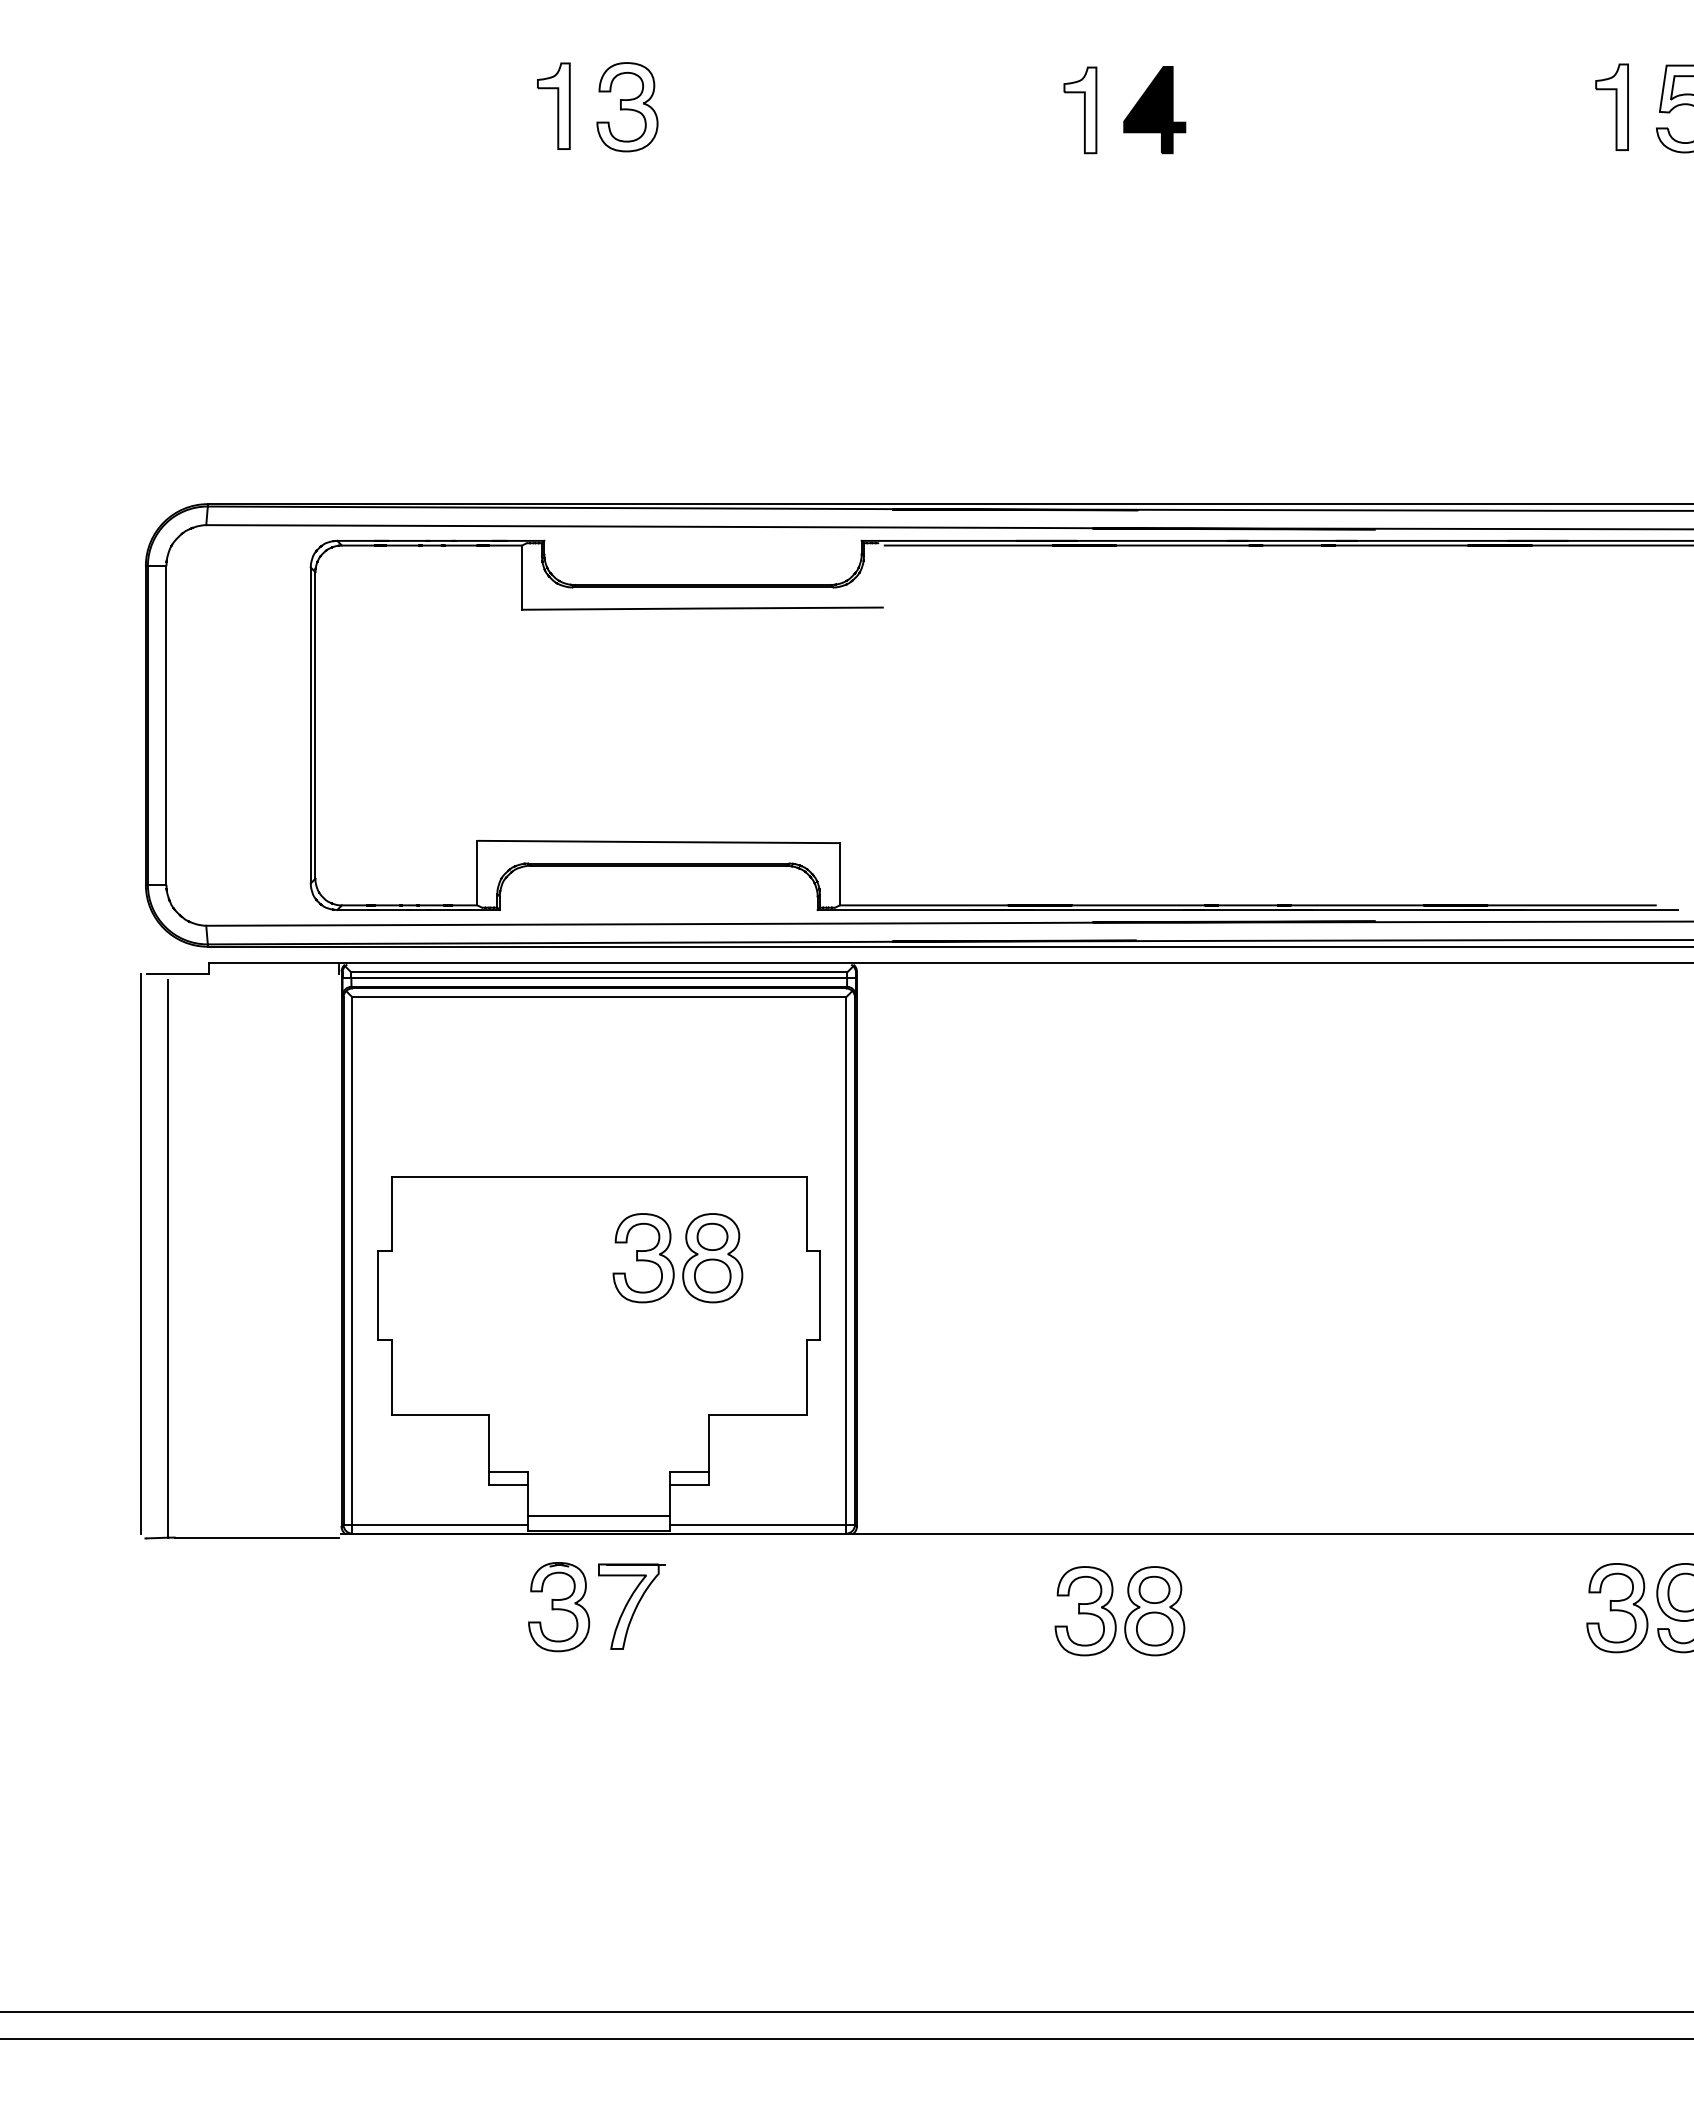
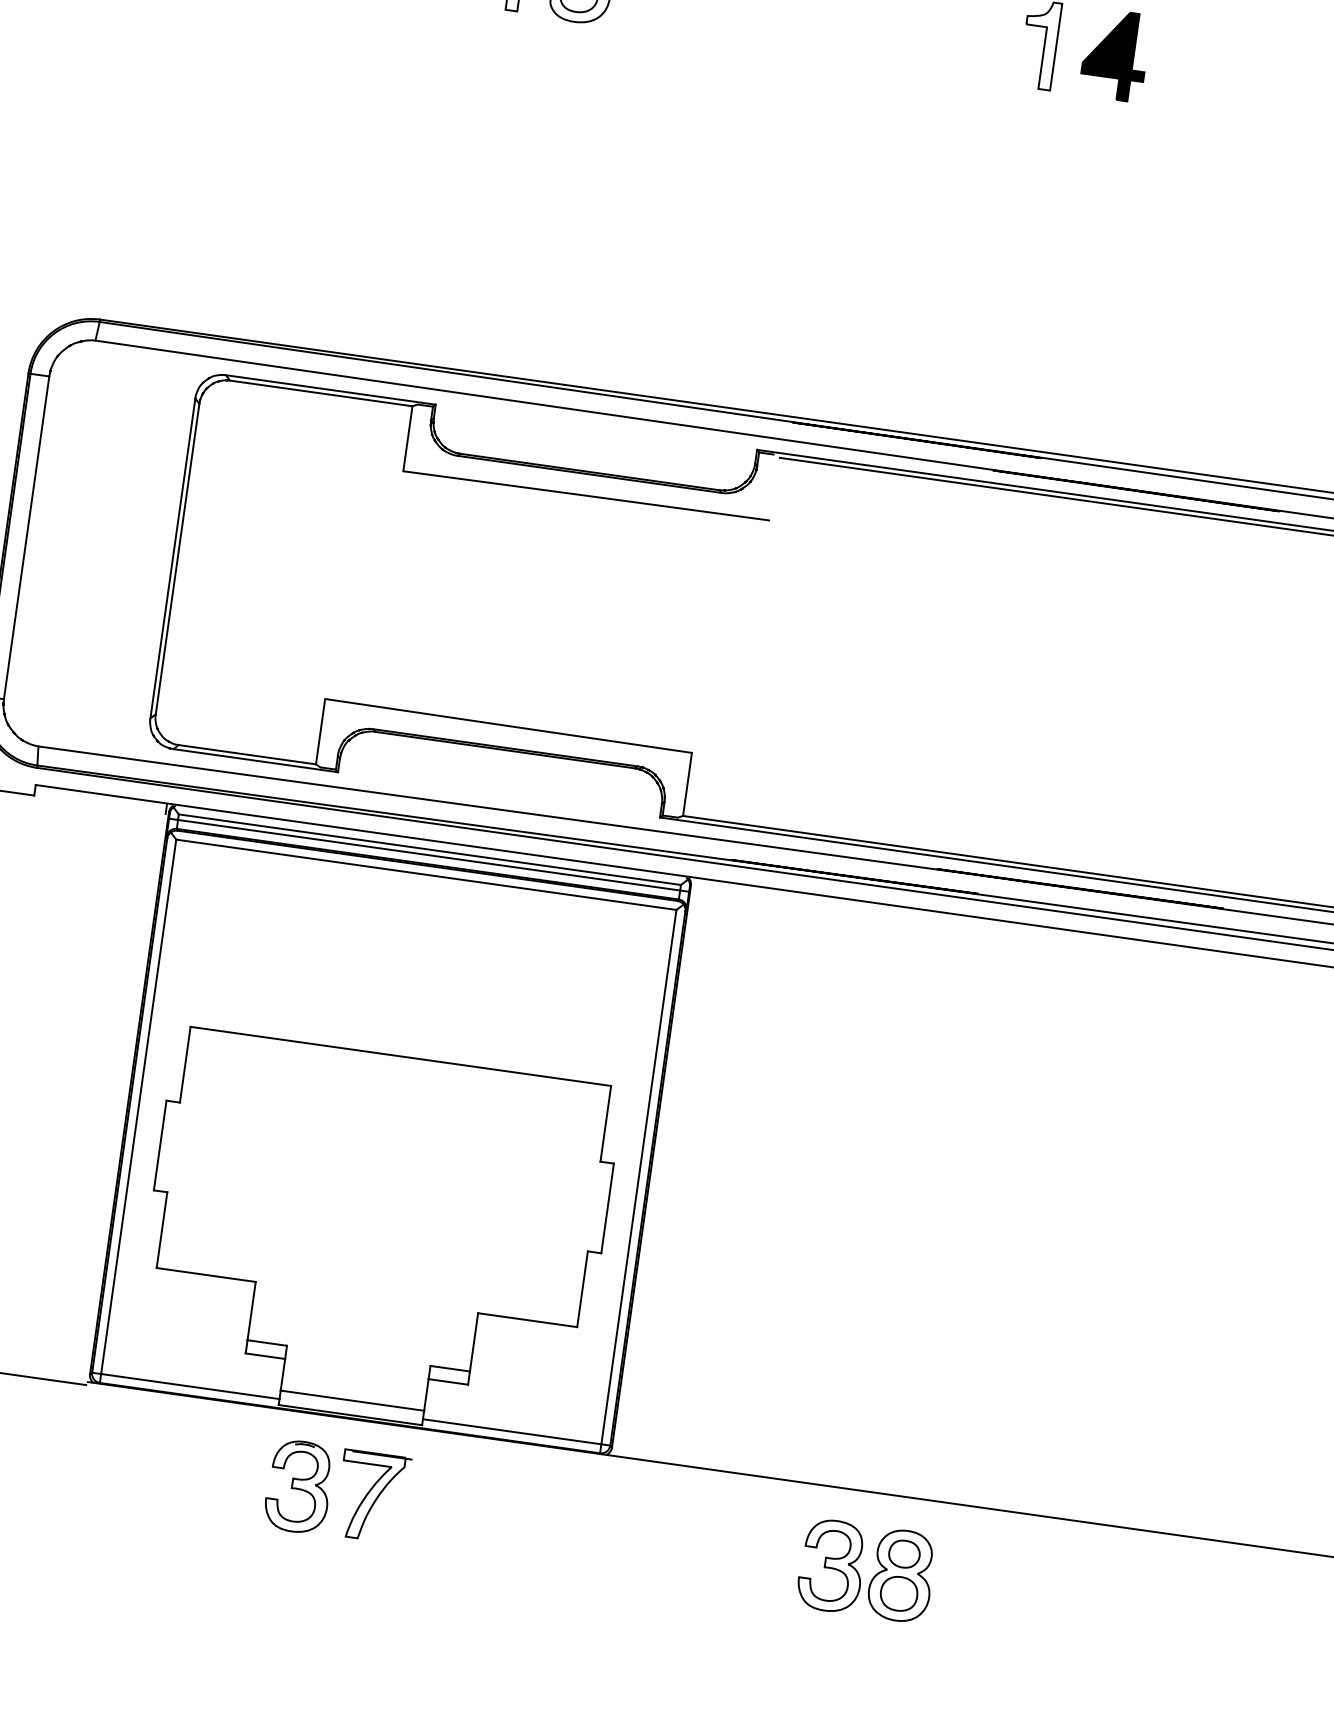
part: (671, 1261) -> (461, 1152), removed

